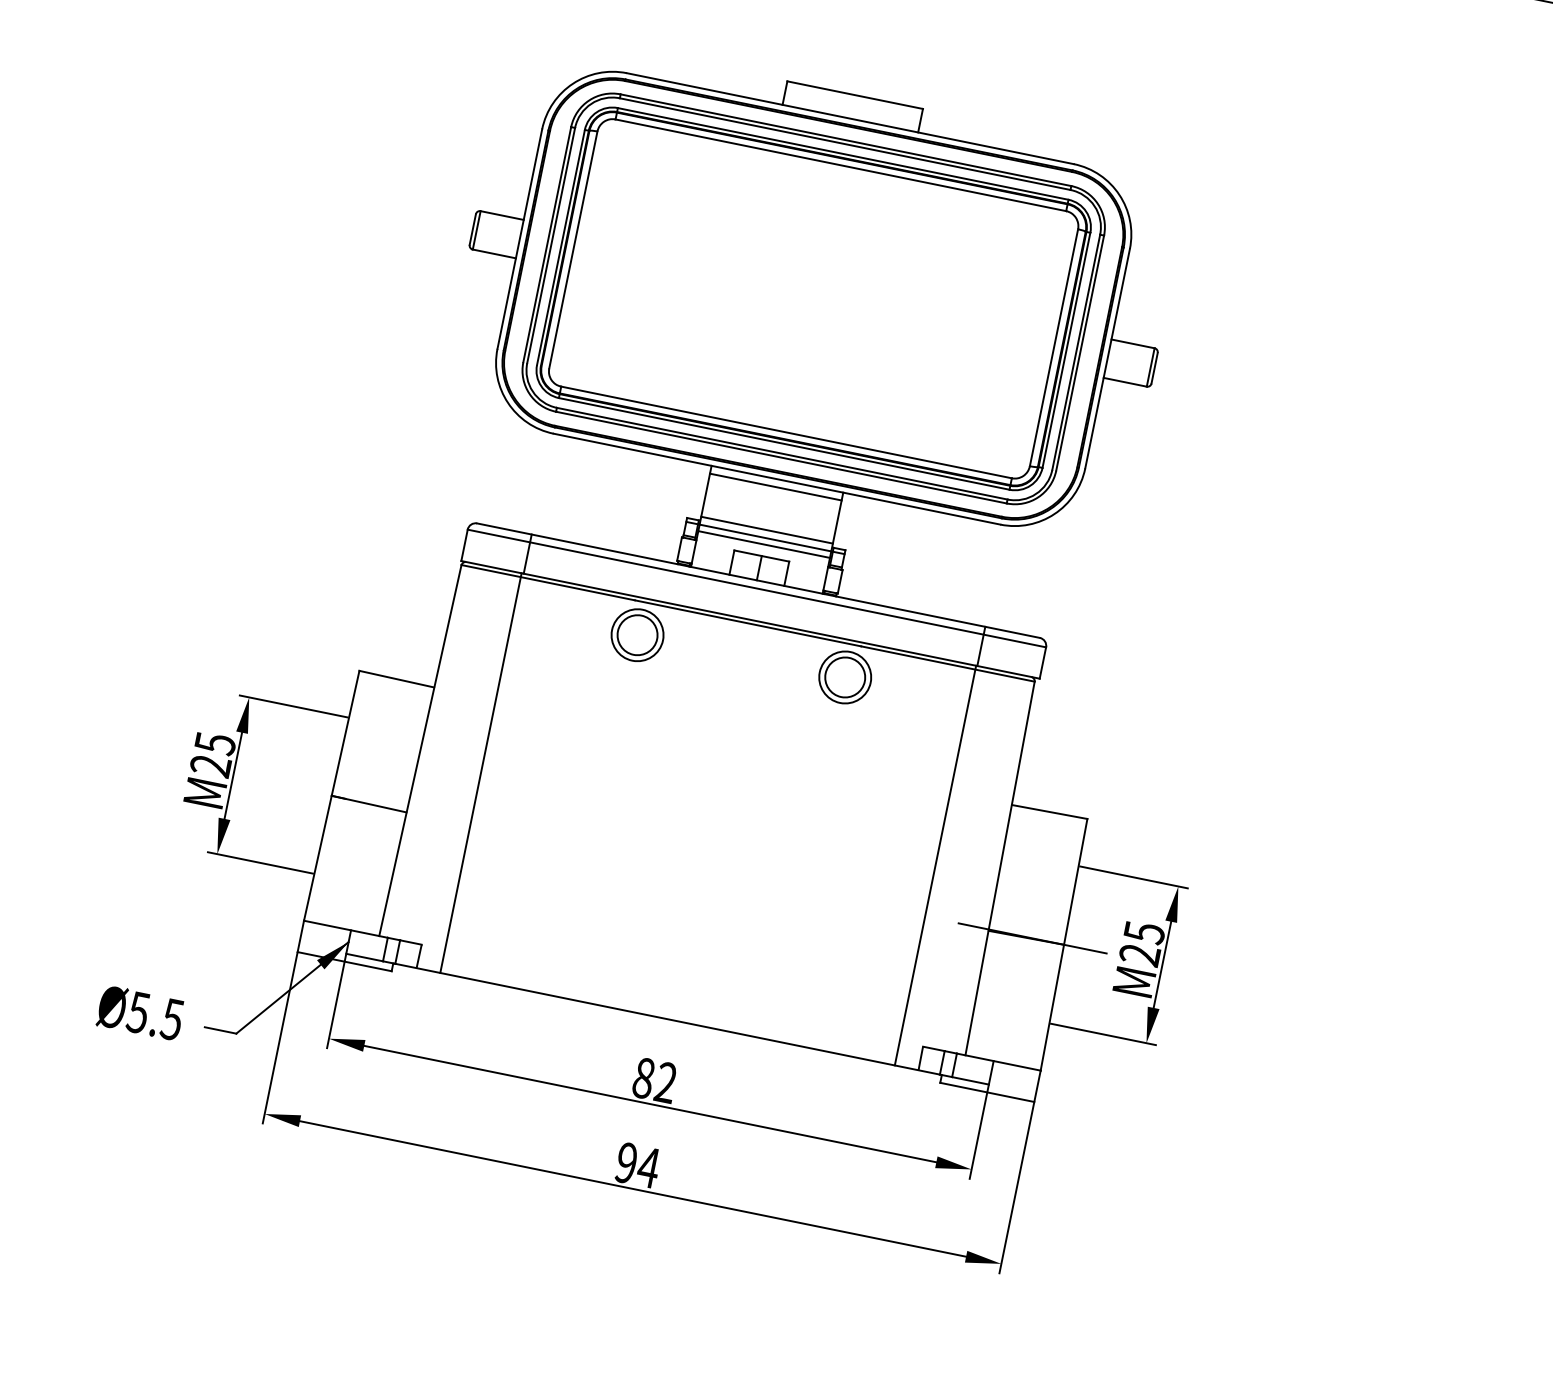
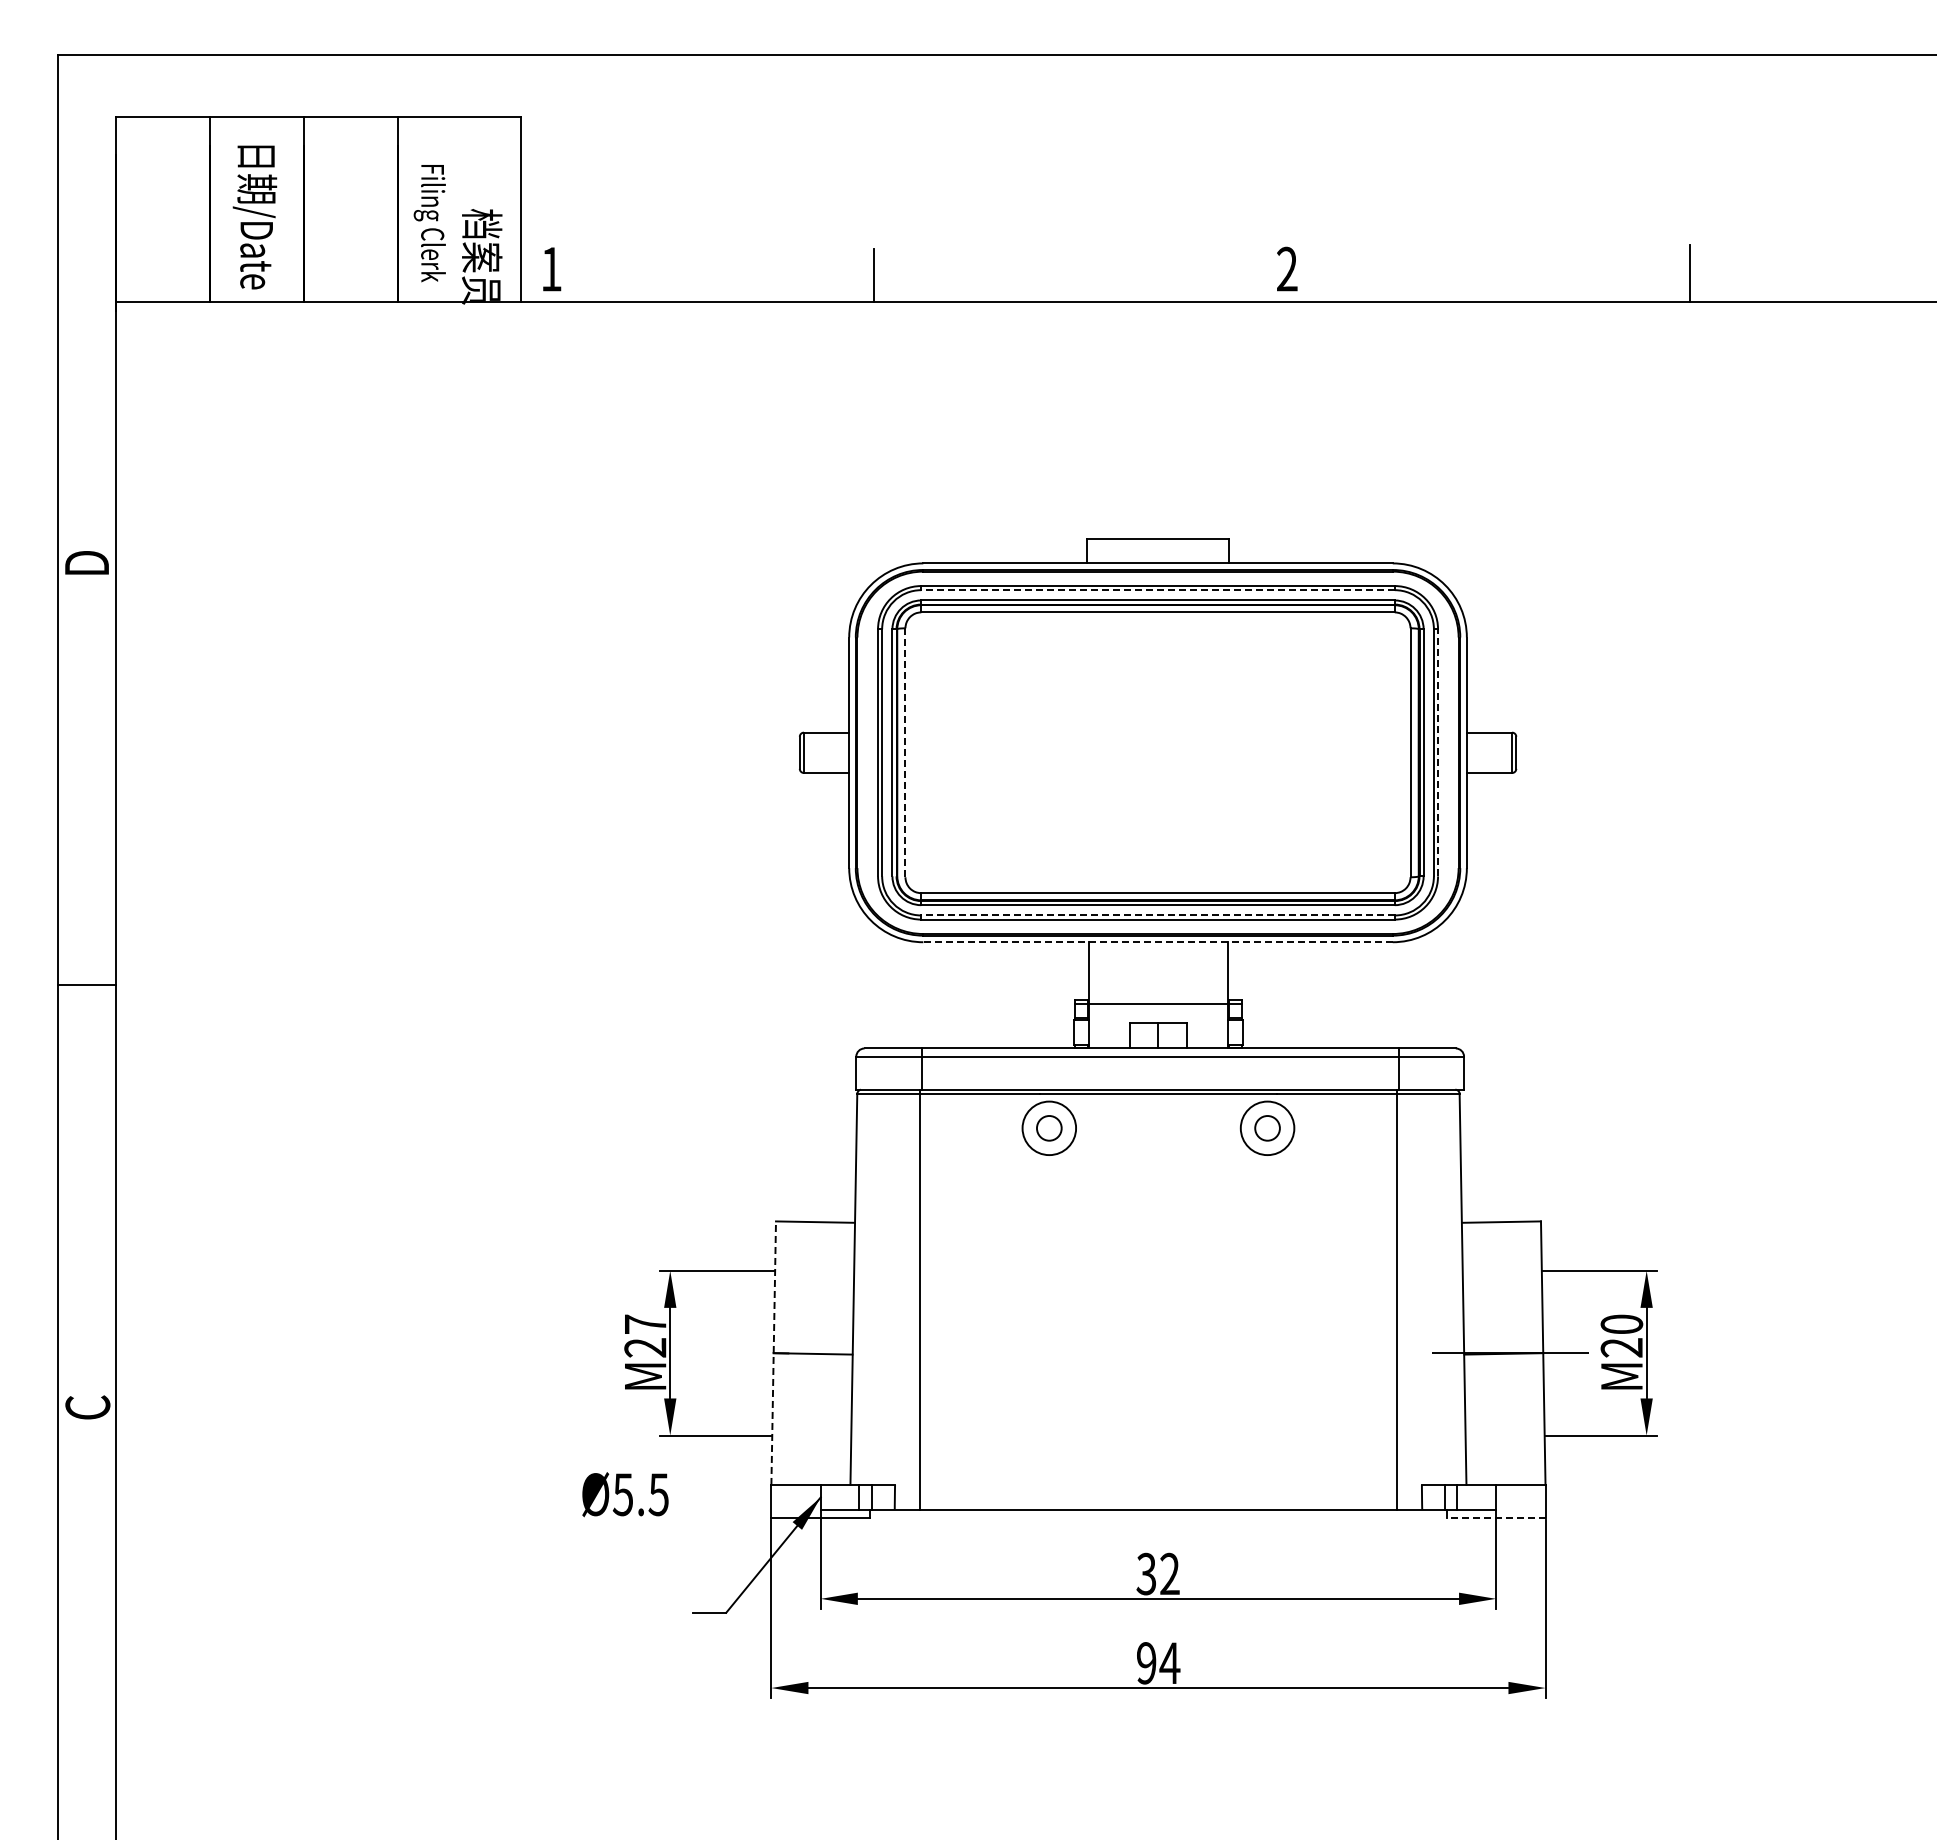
line: (845, 144) -> (1158, 590), solid -> dashed
line: (573, 250) -> (905, 753), solid -> dashed
line: (1080, 352) -> (1438, 752), solid -> dashed
line: (782, 453) -> (1158, 915), solid -> dashed
line: (777, 479) -> (1158, 942), solid -> dashed
line: (775, 487) -> (1158, 950), removed
line: (767, 529) -> (1158, 995), removed
line: (764, 544) -> (1158, 1010), removed
circle: (636, 634) -> (1048, 1127), size x0.6
circle: (845, 676) -> (1267, 1127), size x0.6
text: (215, 743) -> (645, 1324), M25 -> M27
line: (331, 796) -> (773, 1353), solid -> dashed
text: (1144, 932) -> (1621, 1324), M25 -> M20
text: (140, 1012) -> (625, 1494), moved
text: (643, 1077) -> (1146, 1573), 82 -> 32
line: (986, 1091) -> (1495, 1517), solid -> dashed

